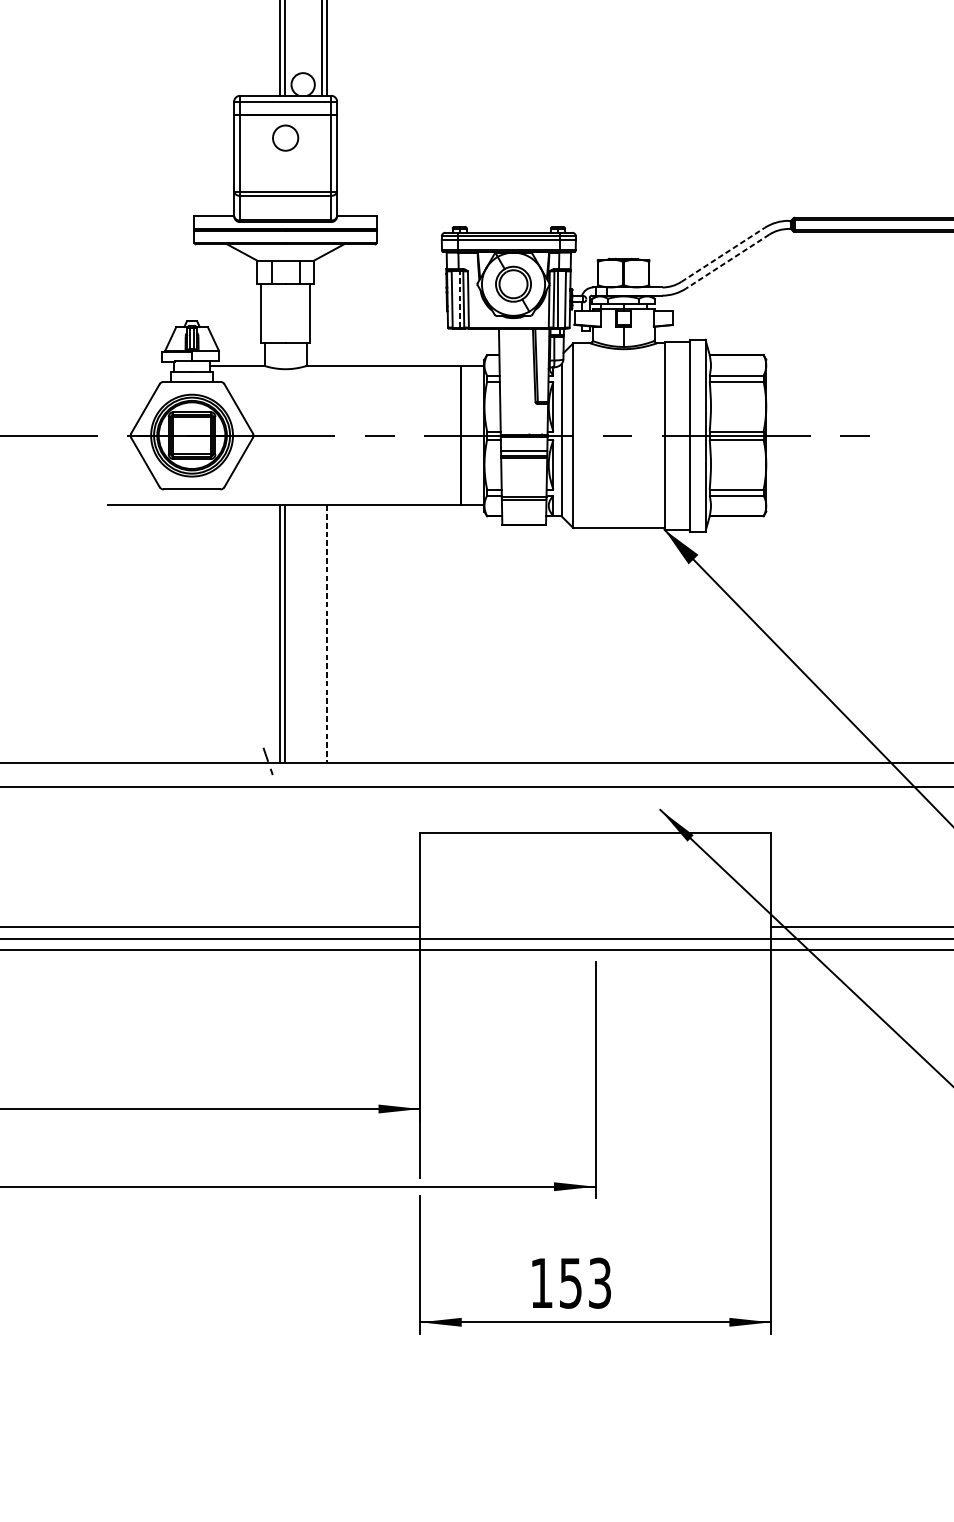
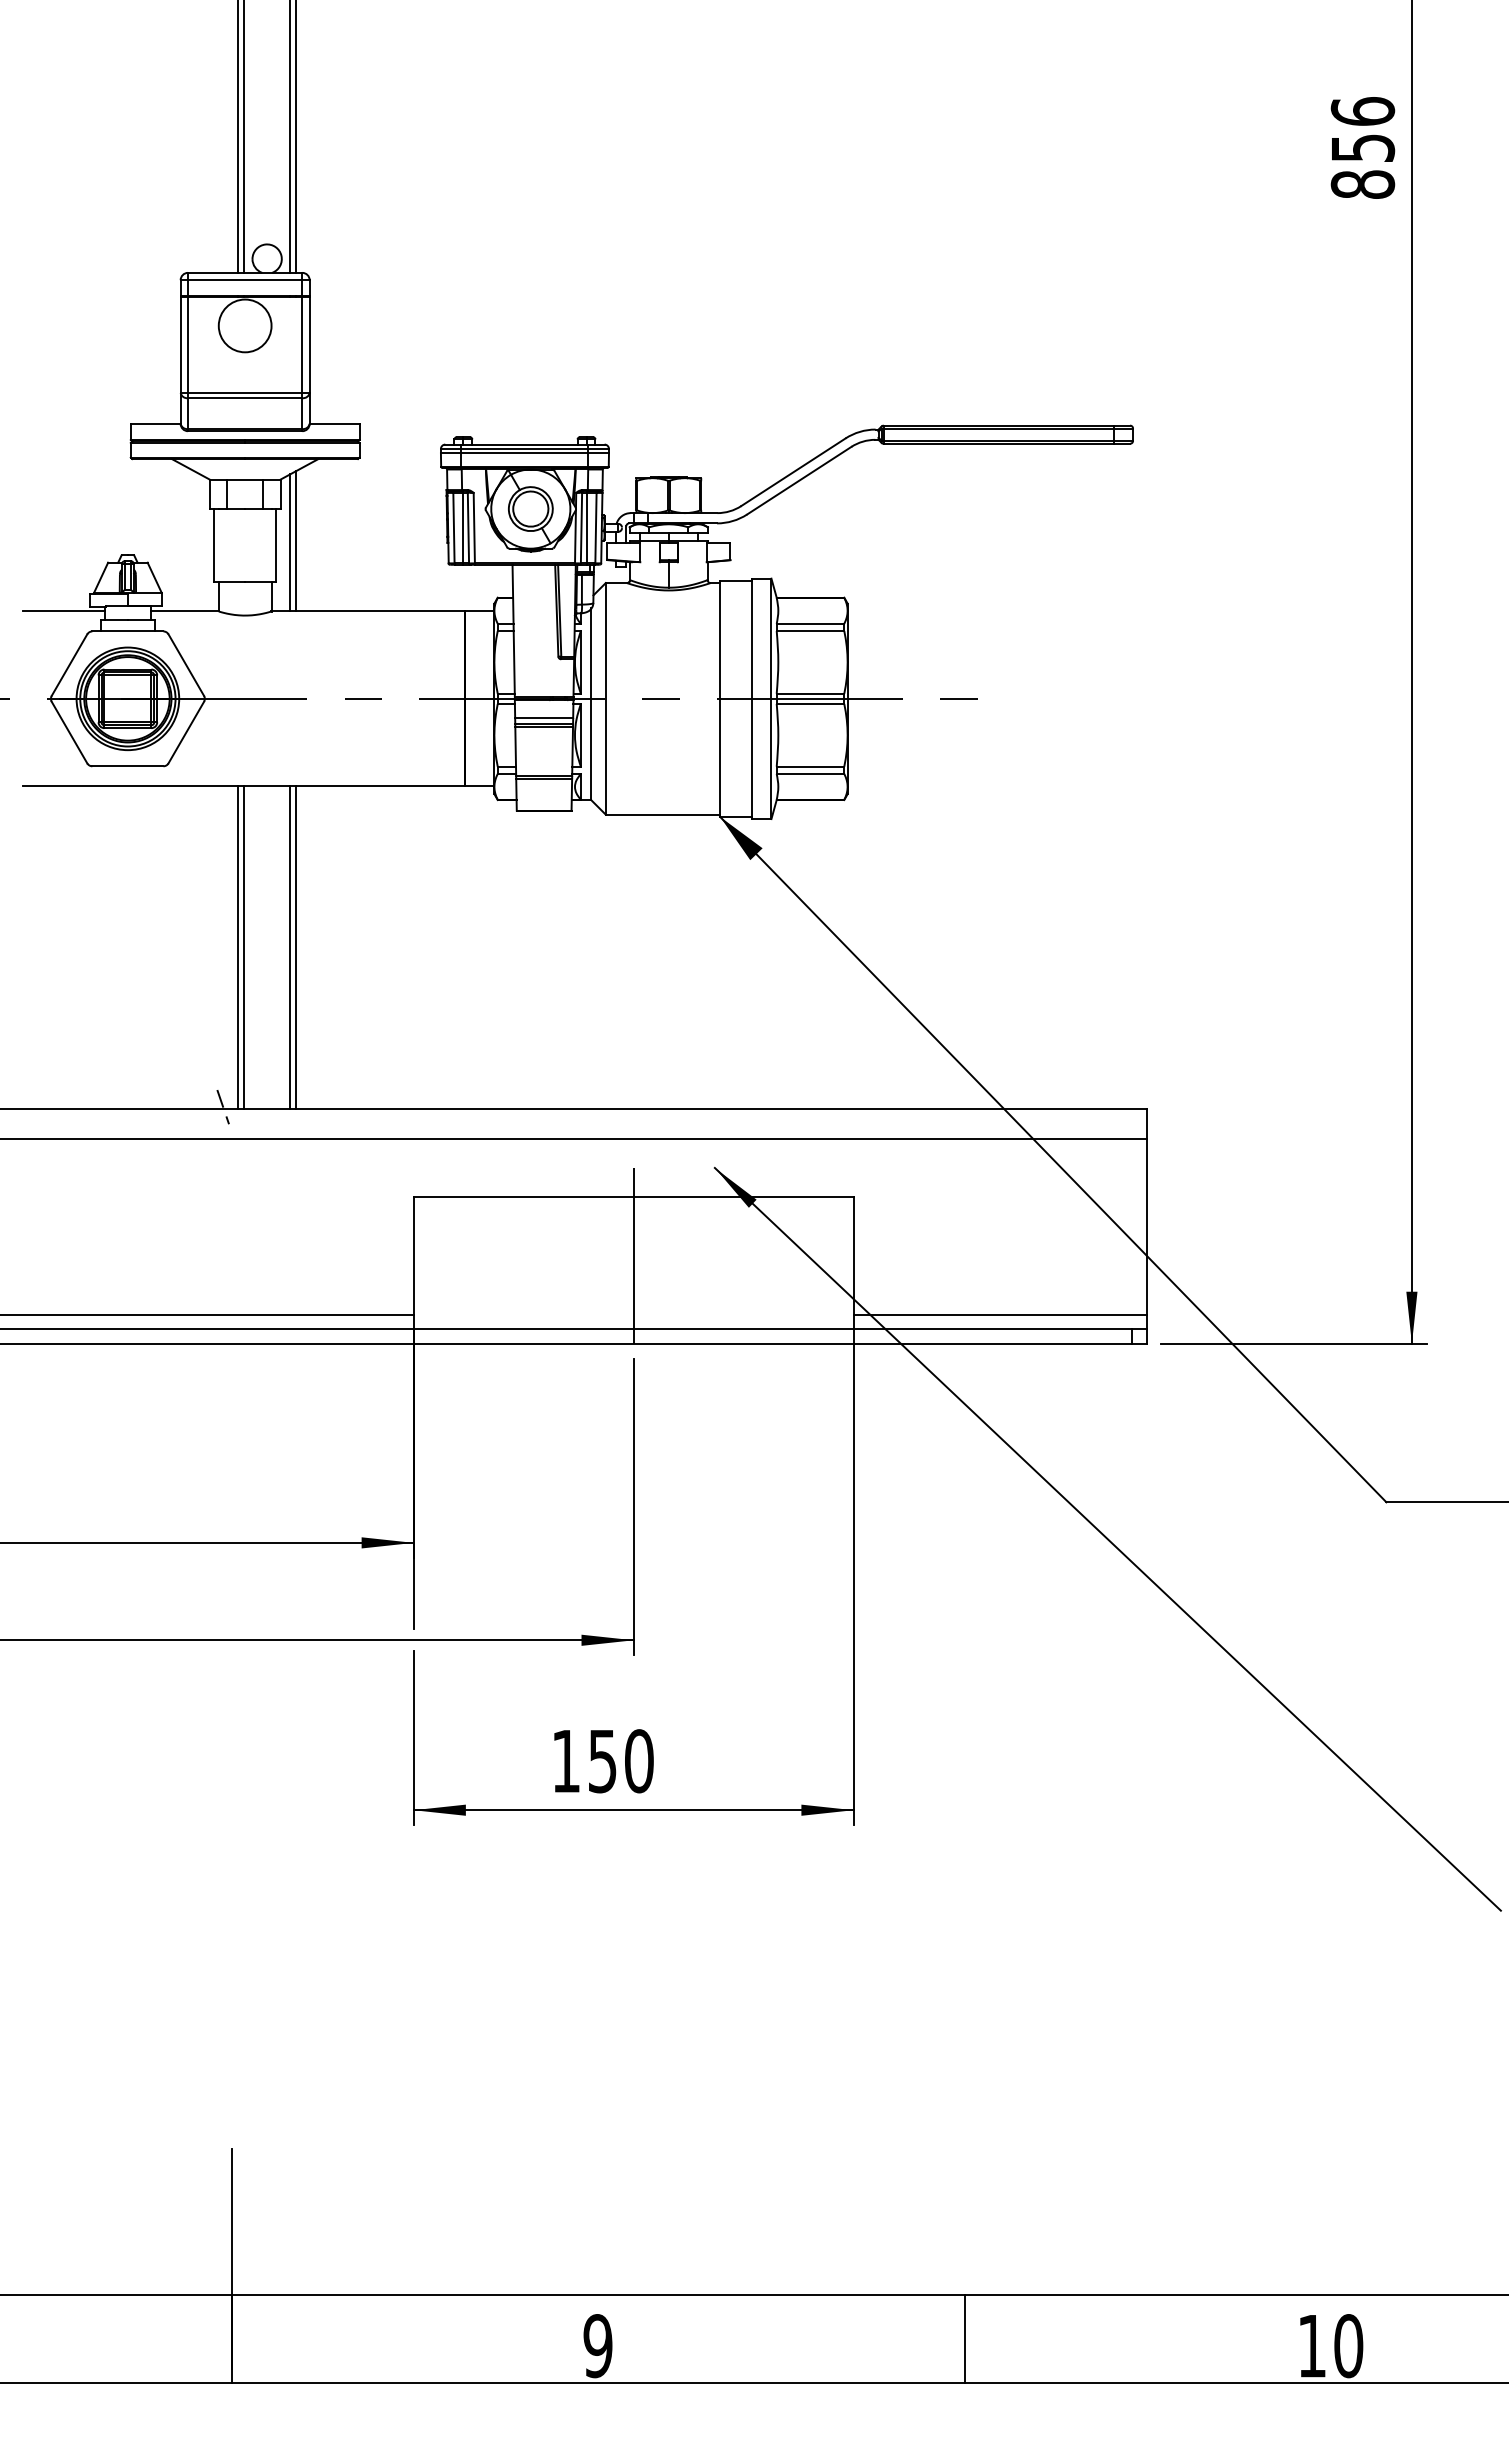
circle: (285, 137) -> (244, 325), size x1.67
line: (723, 255) -> (793, 472), dashed -> solid
line: (727, 261) -> (798, 480), dashed -> solid
line: (459, 298) -> (463, 527), dashed -> solid
line: (326, 309) -> (296, 540), added
line: (321, 310) -> (290, 542), added
line: (140, 365) -> (63, 611), added
line: (321, 634) -> (290, 947), added
line: (326, 634) -> (296, 947), dashed -> solid
line: (595, 879) -> (633, 1255), added
text: (600, 1283) -> (639, 1761), 153 -> 150

